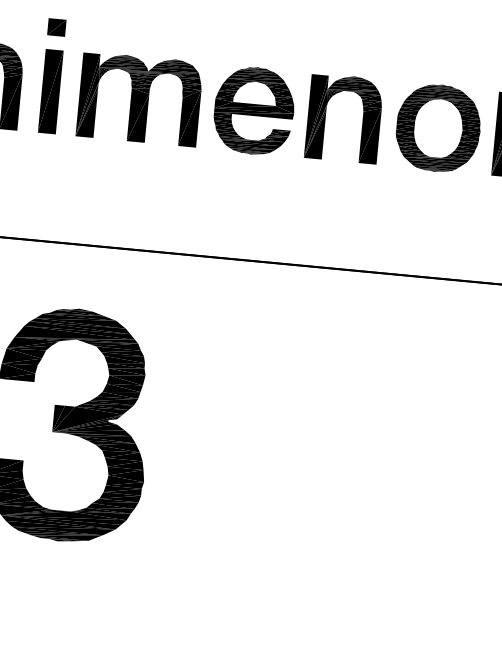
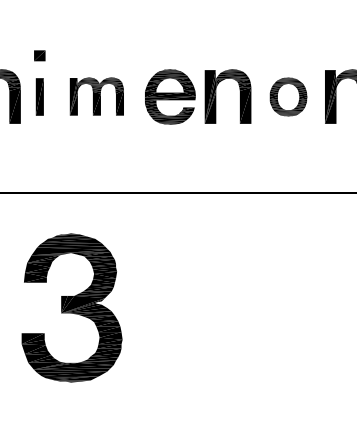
part: (50, 90) -> (39, 96), size x0.7
part: (139, 99) -> (96, 96), size x0.7
part: (438, 127) -> (288, 96), size x0.7

